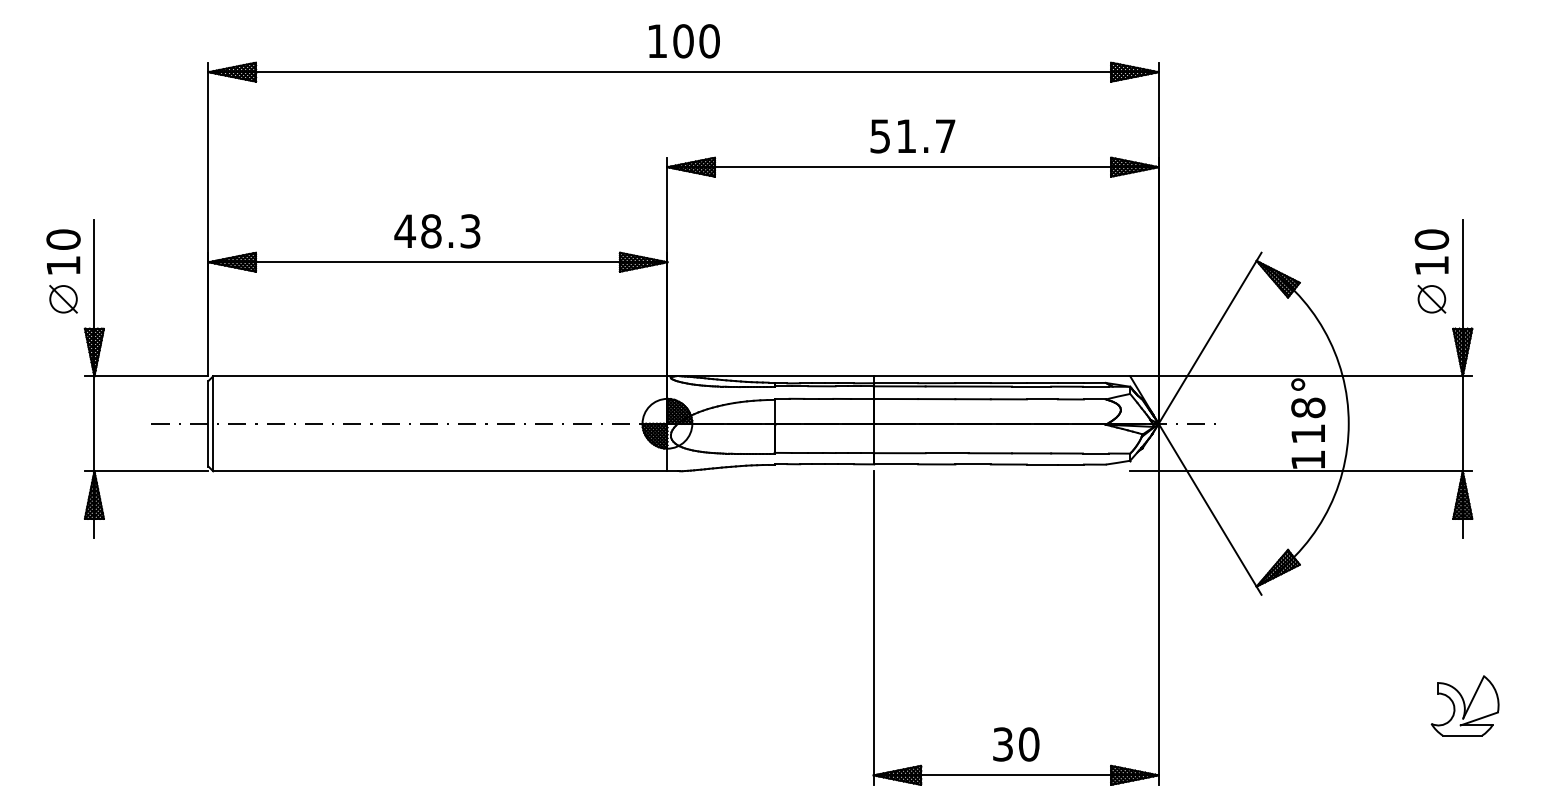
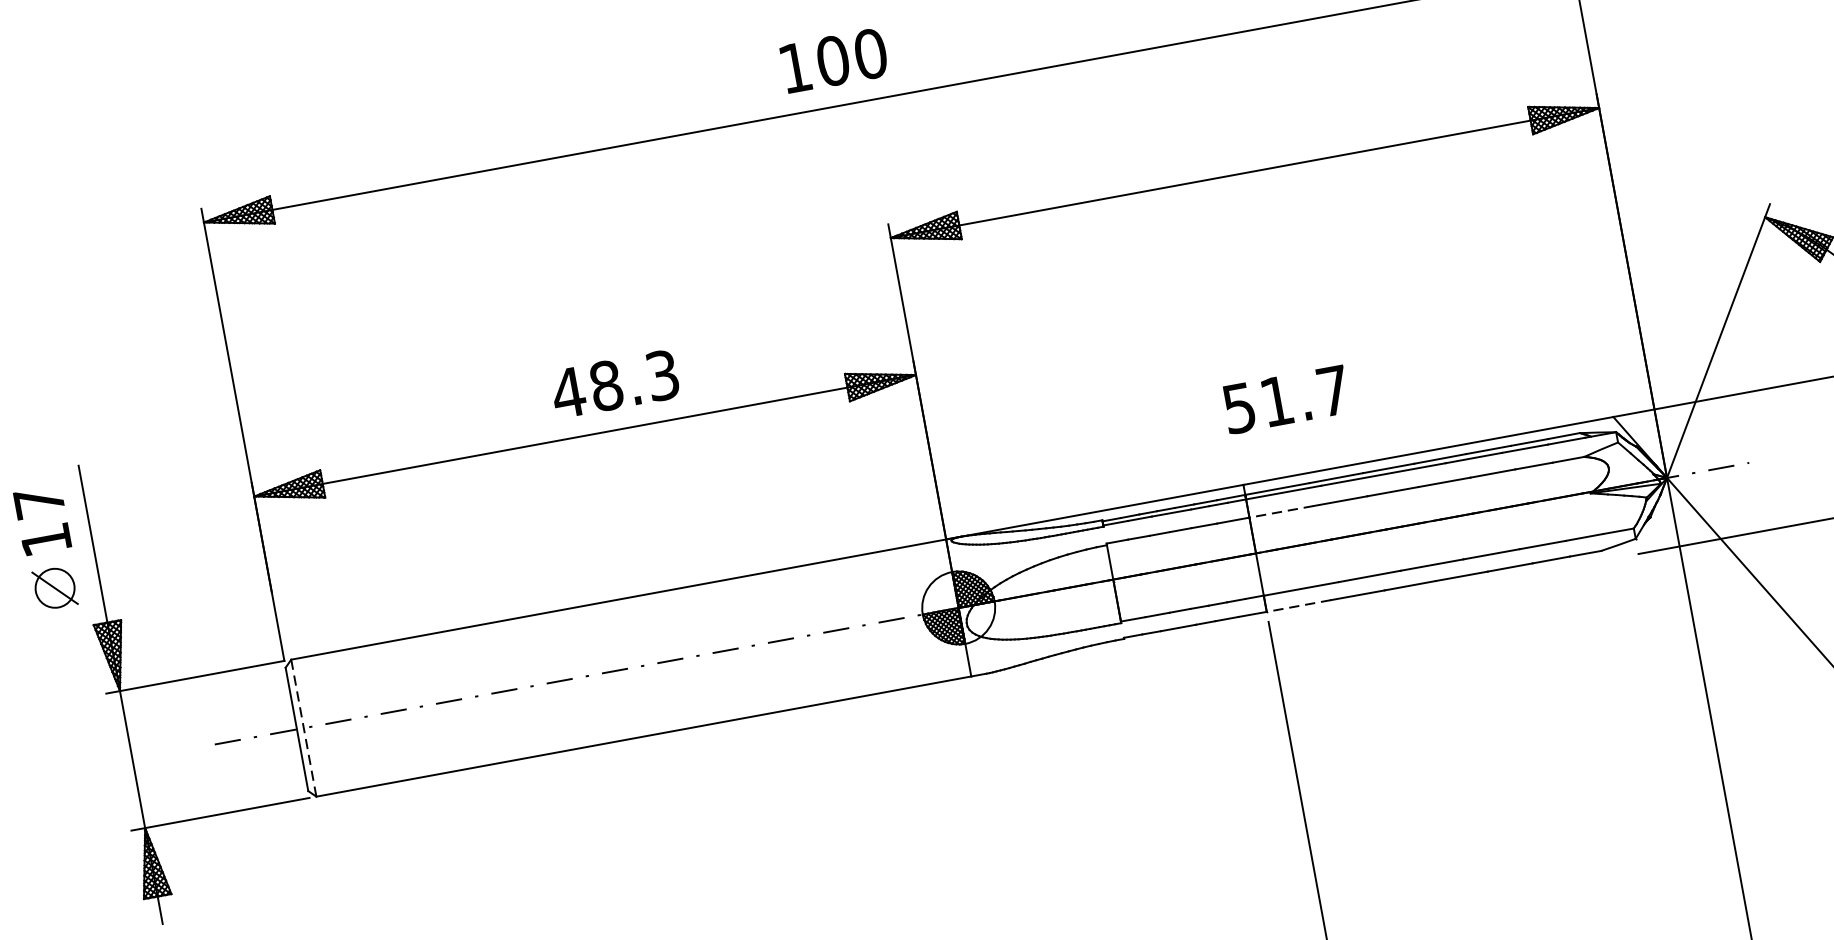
text: (684, 41) -> (834, 60), moved
text: (912, 136) -> (1285, 399), moved
text: (437, 231) -> (615, 384), moved
text: (63, 239) -> (39, 502), 10 -> 17
line: (895, 399) -> (1281, 512), solid -> dashed
line: (213, 423) -> (304, 727), solid -> dashed
line: (895, 464) -> (1298, 606), solid -> dashed

